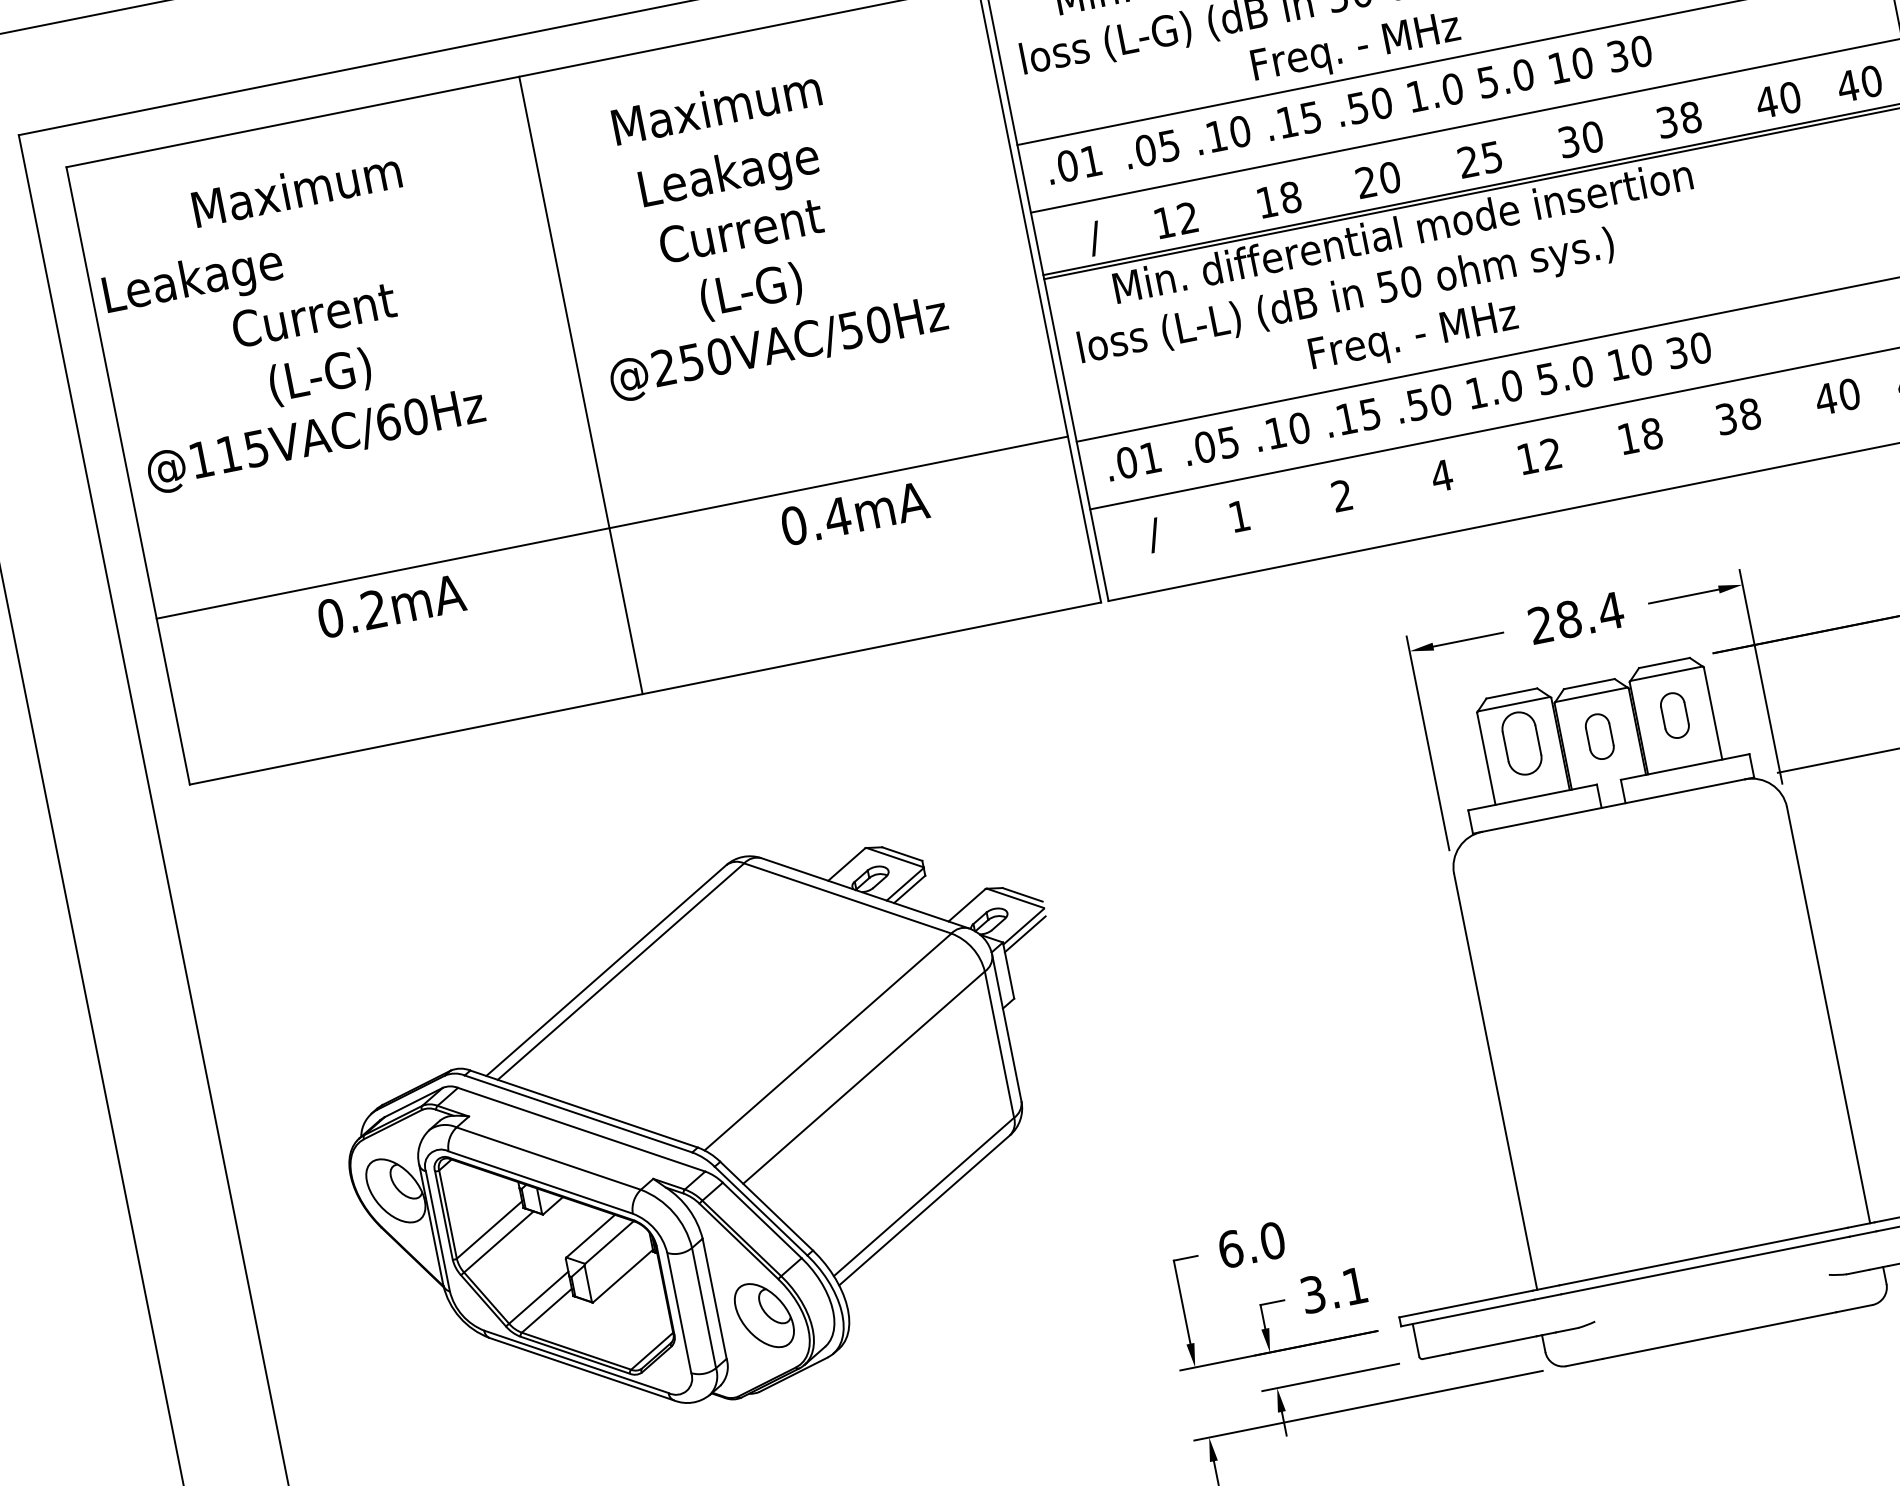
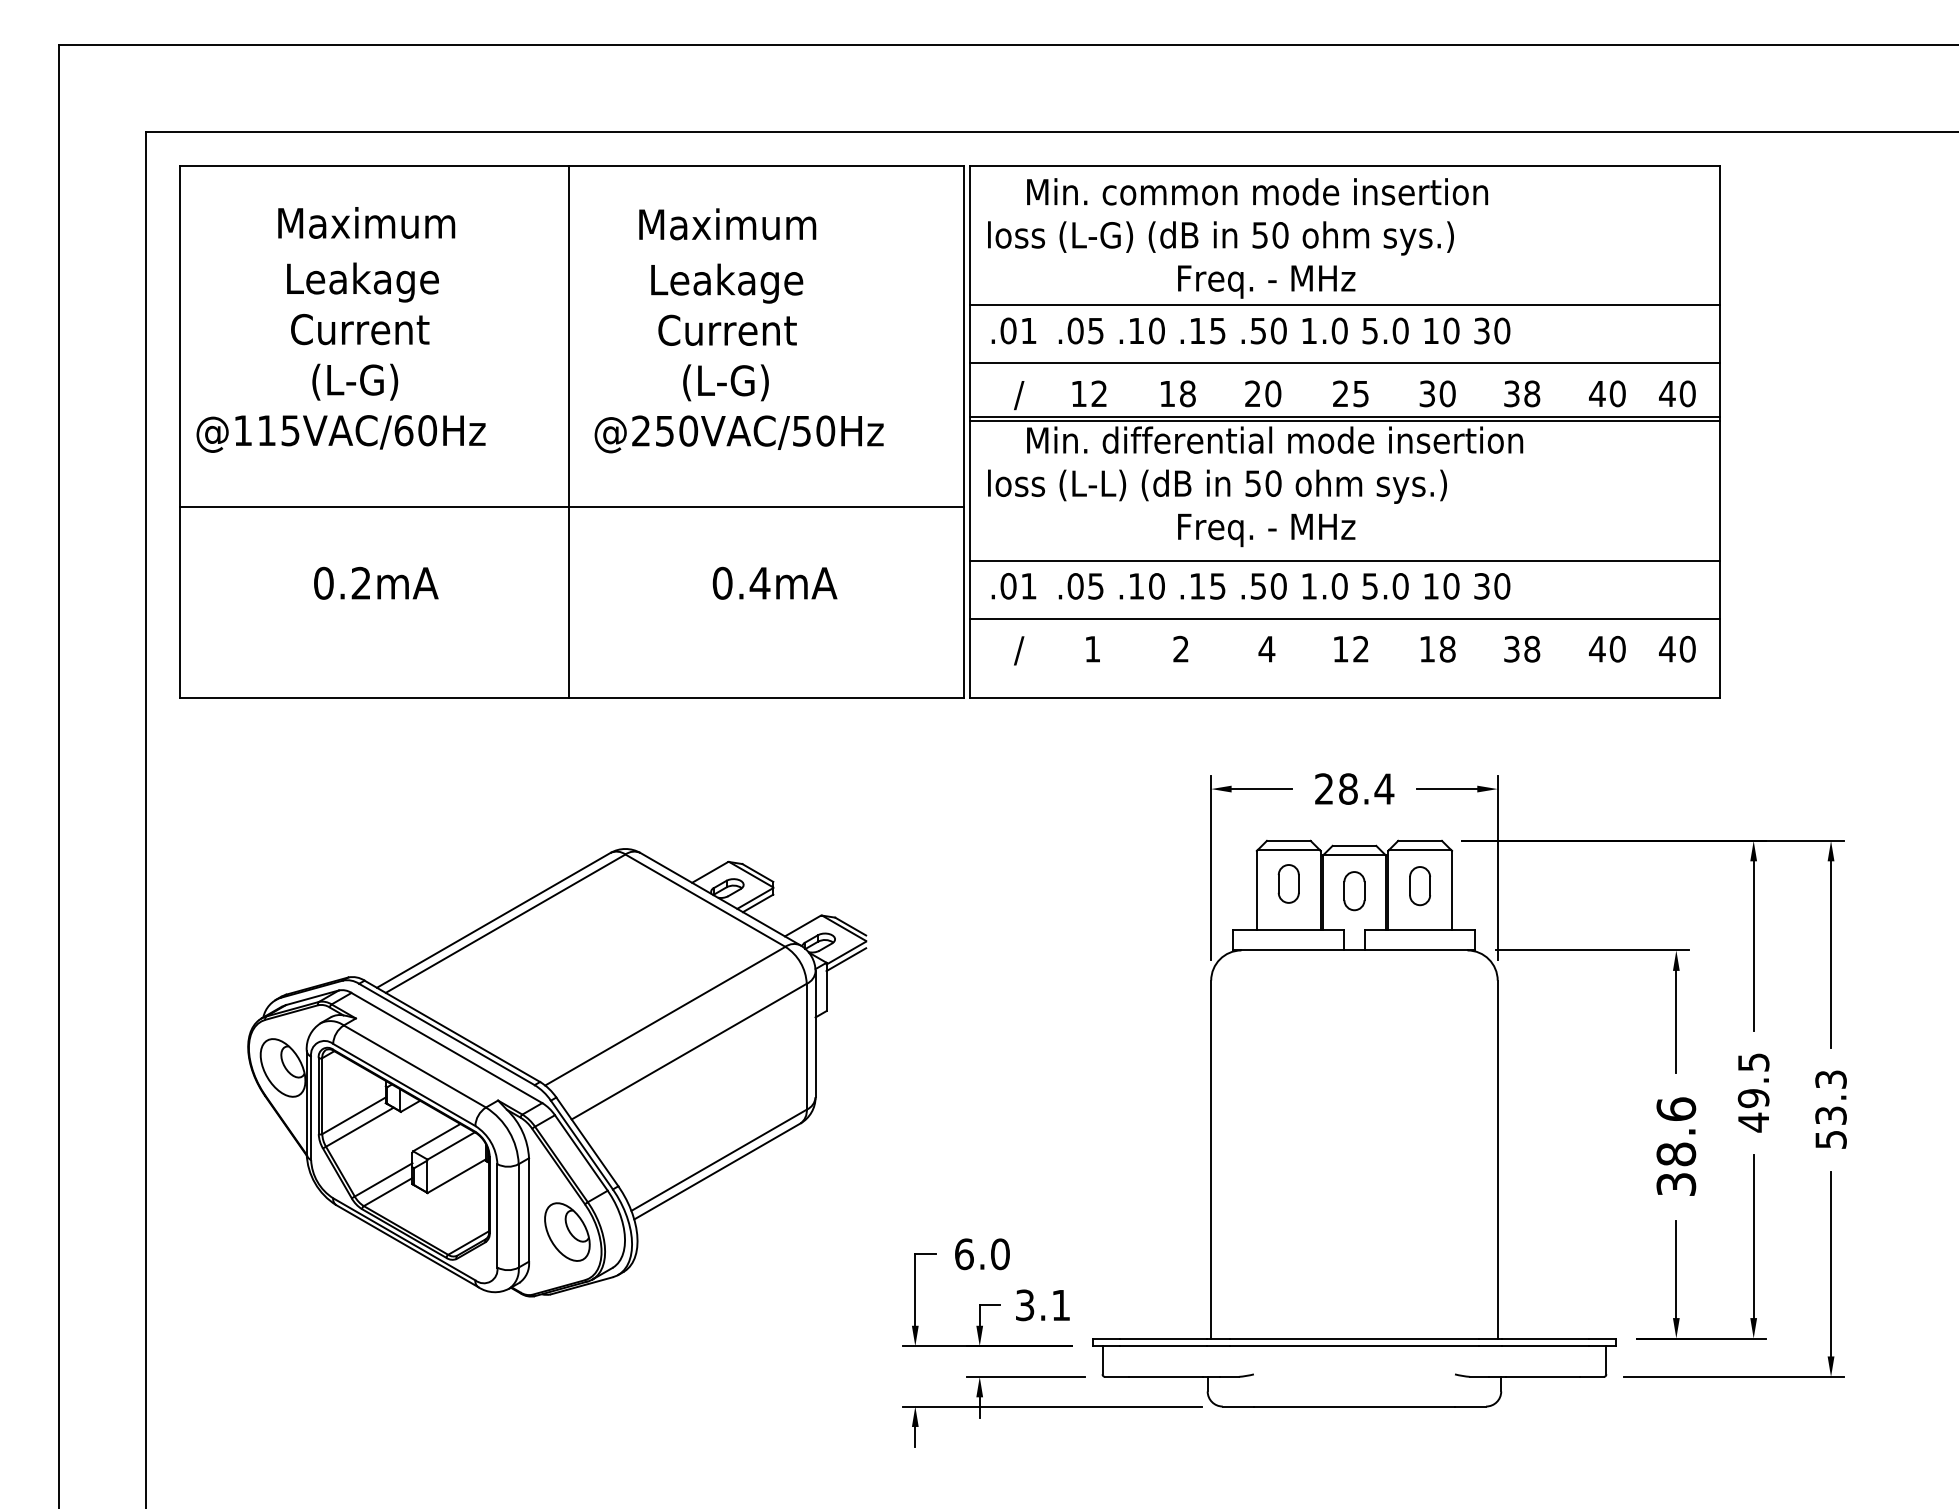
text: (193, 282) -> (362, 282), moved
line: (611, 527) -> (571, 506), moved
part: (1521, 743) -> (1288, 883), size x0.71

